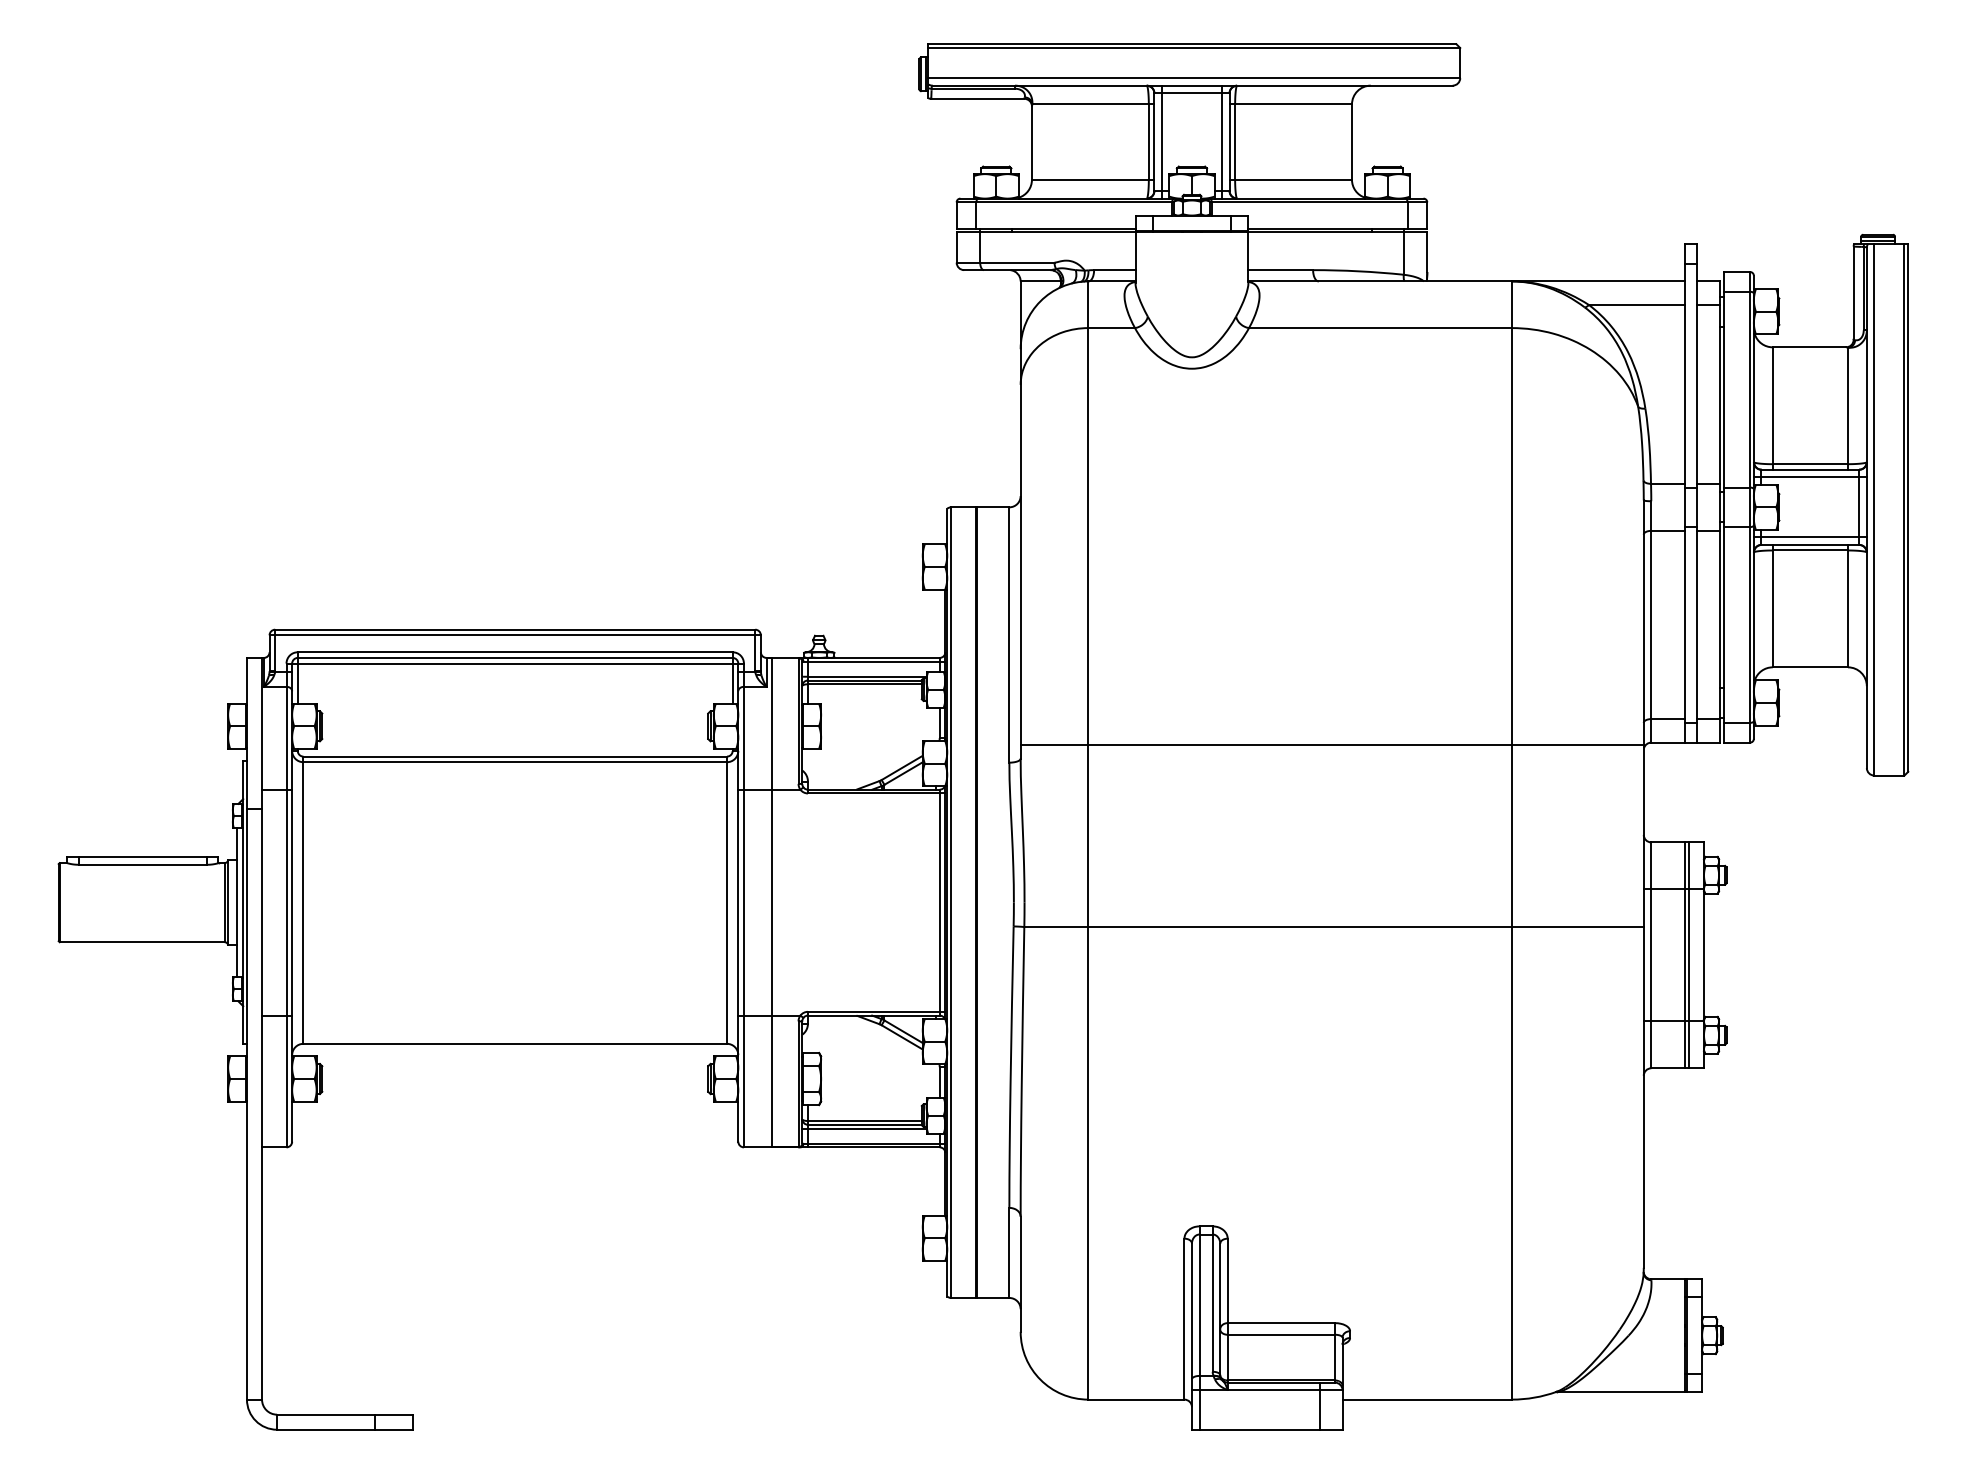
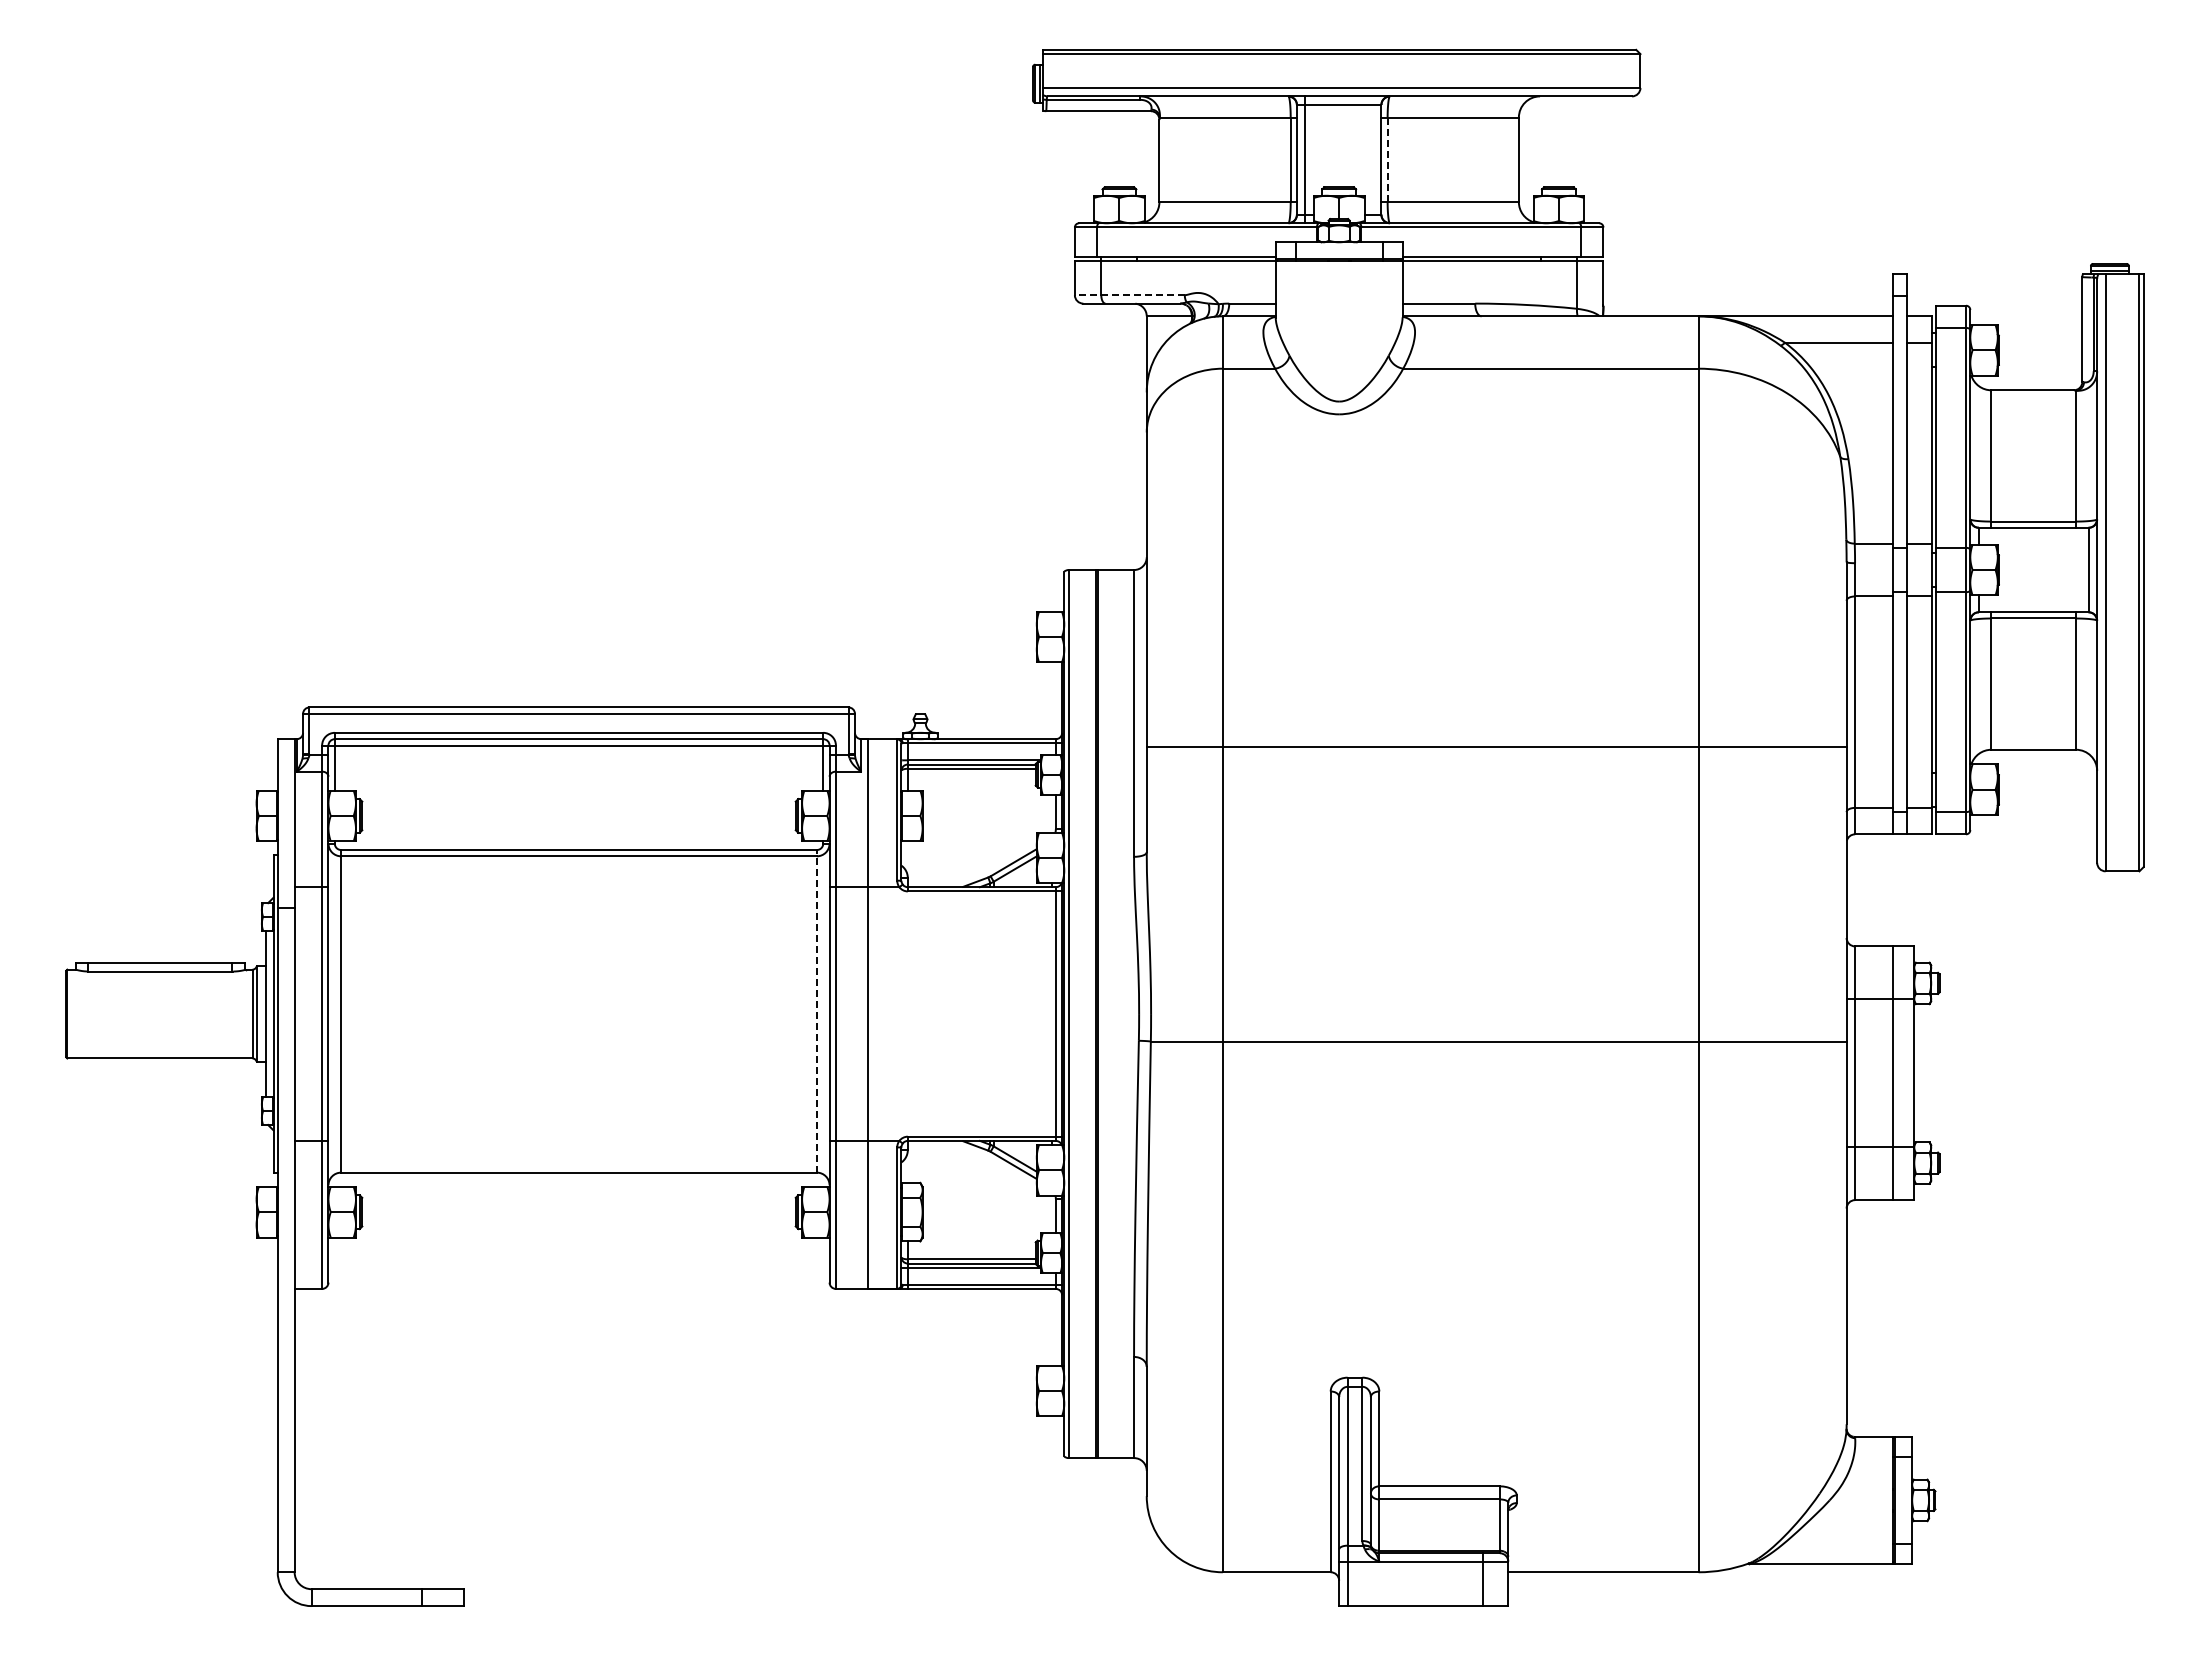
line: (1221, 141) -> (1372, 159), removed
line: (1235, 141) -> (1387, 159), solid -> dashed
line: (1005, 262) -> (1129, 295), solid -> dashed
line: (1810, 477) -> (2033, 536), removed
line: (1810, 537) -> (2033, 603), removed
line: (1332, 744) -> (1496, 747), moved
line: (726, 899) -> (816, 1010), solid -> dashed
line: (1689, 955) -> (1897, 1073), removed

